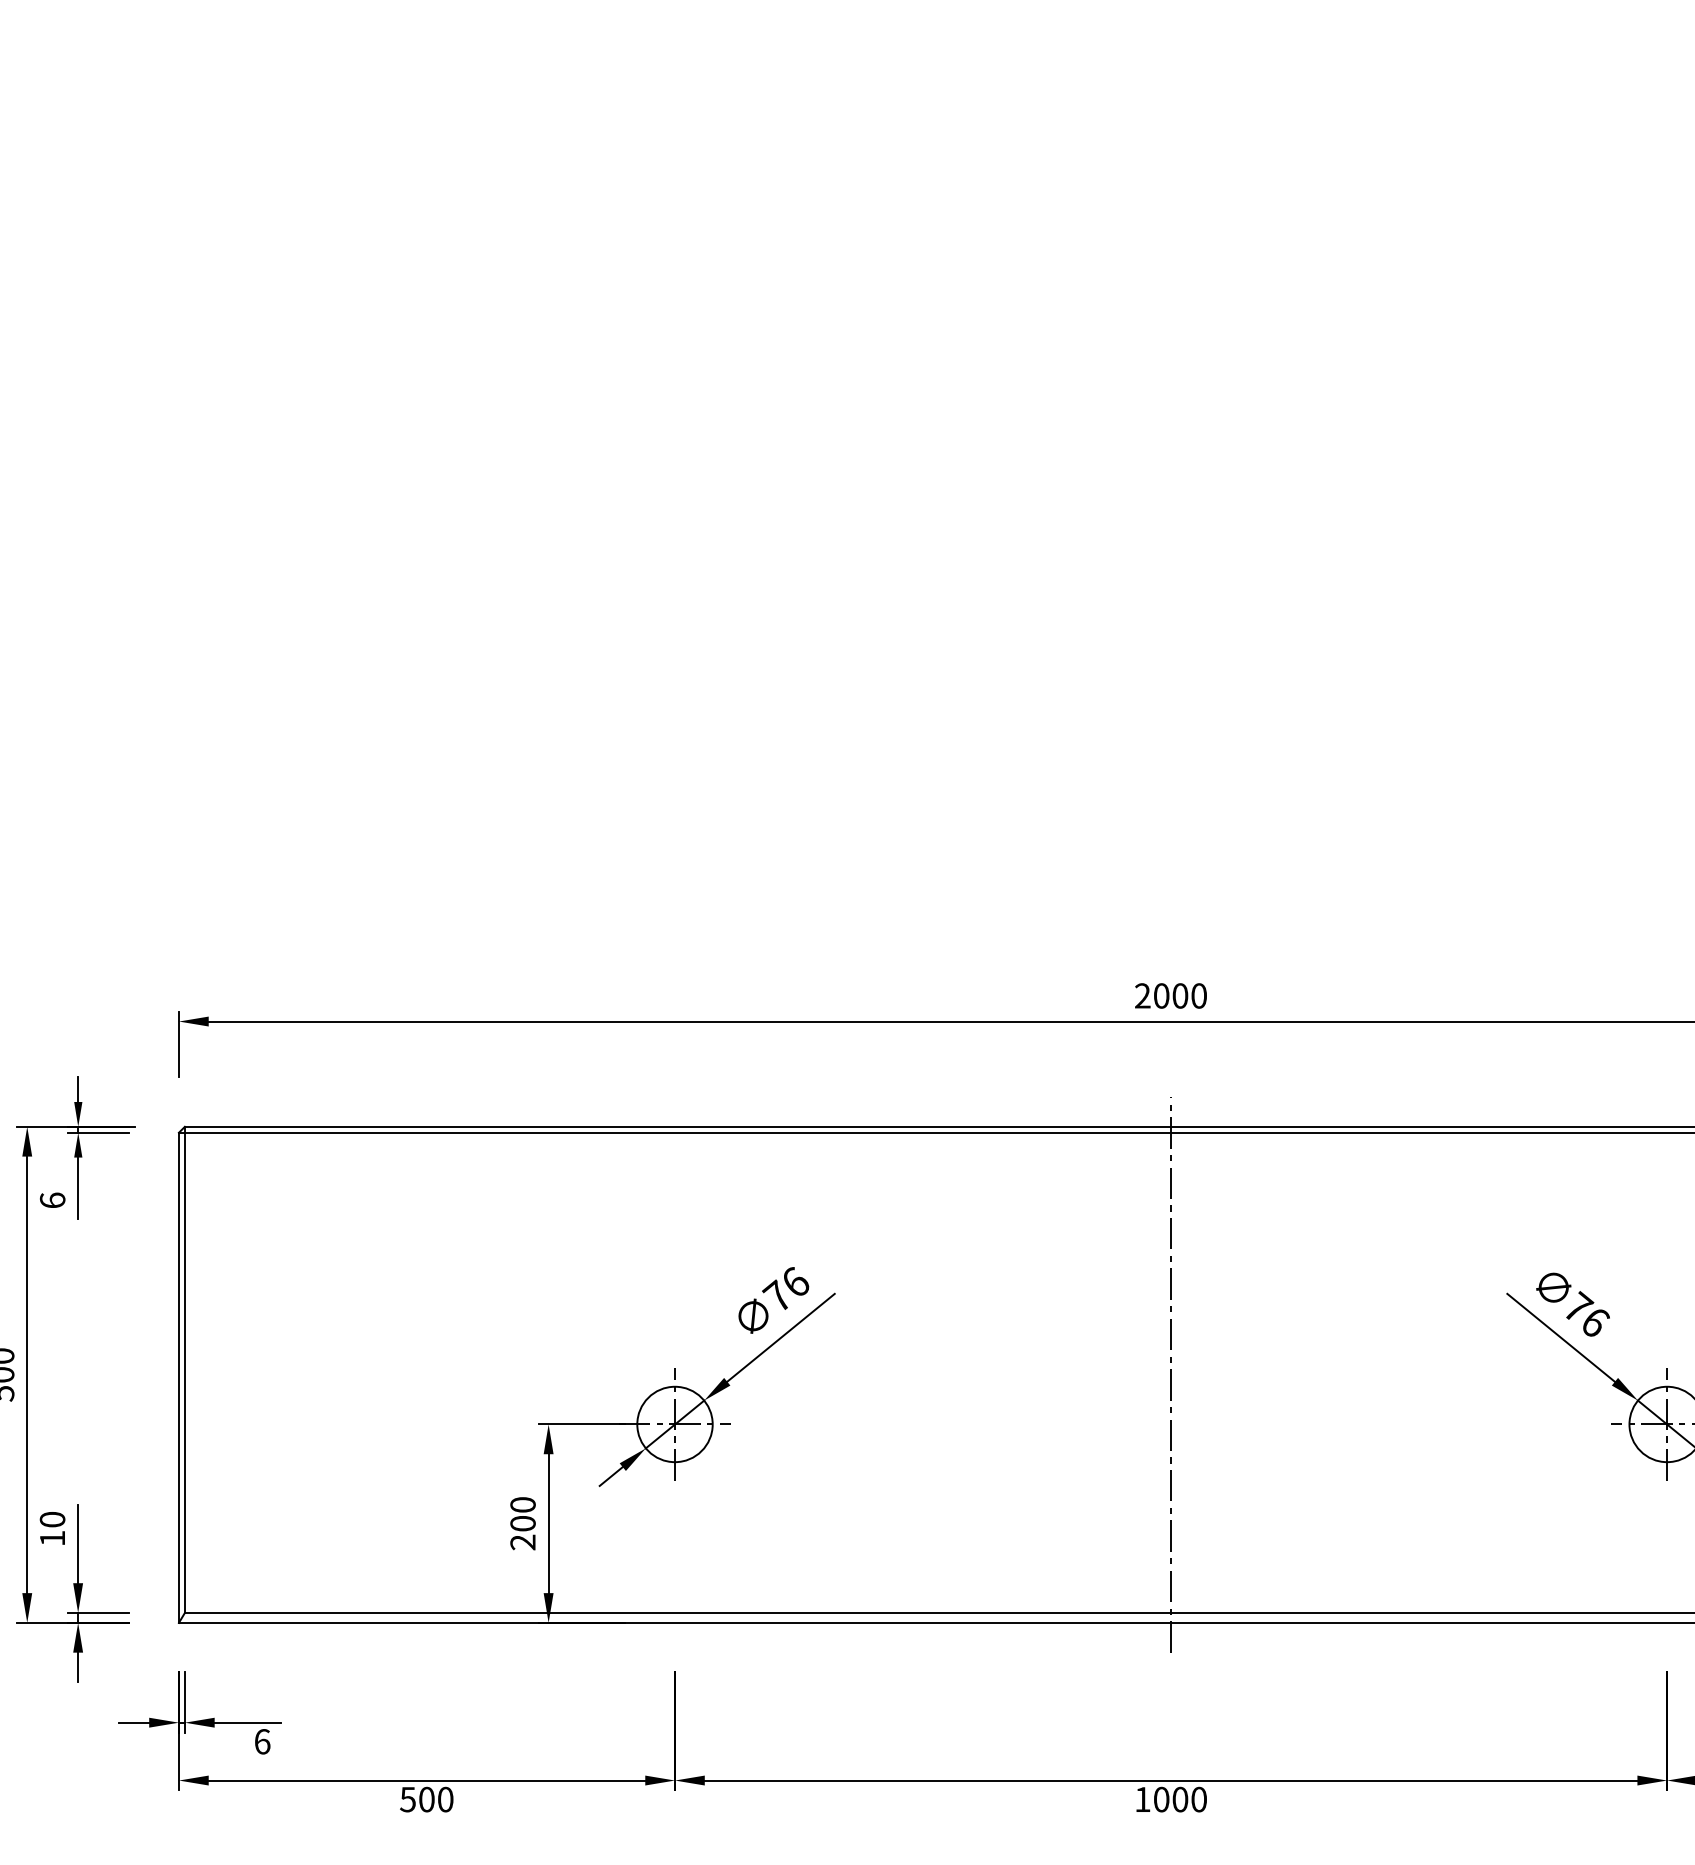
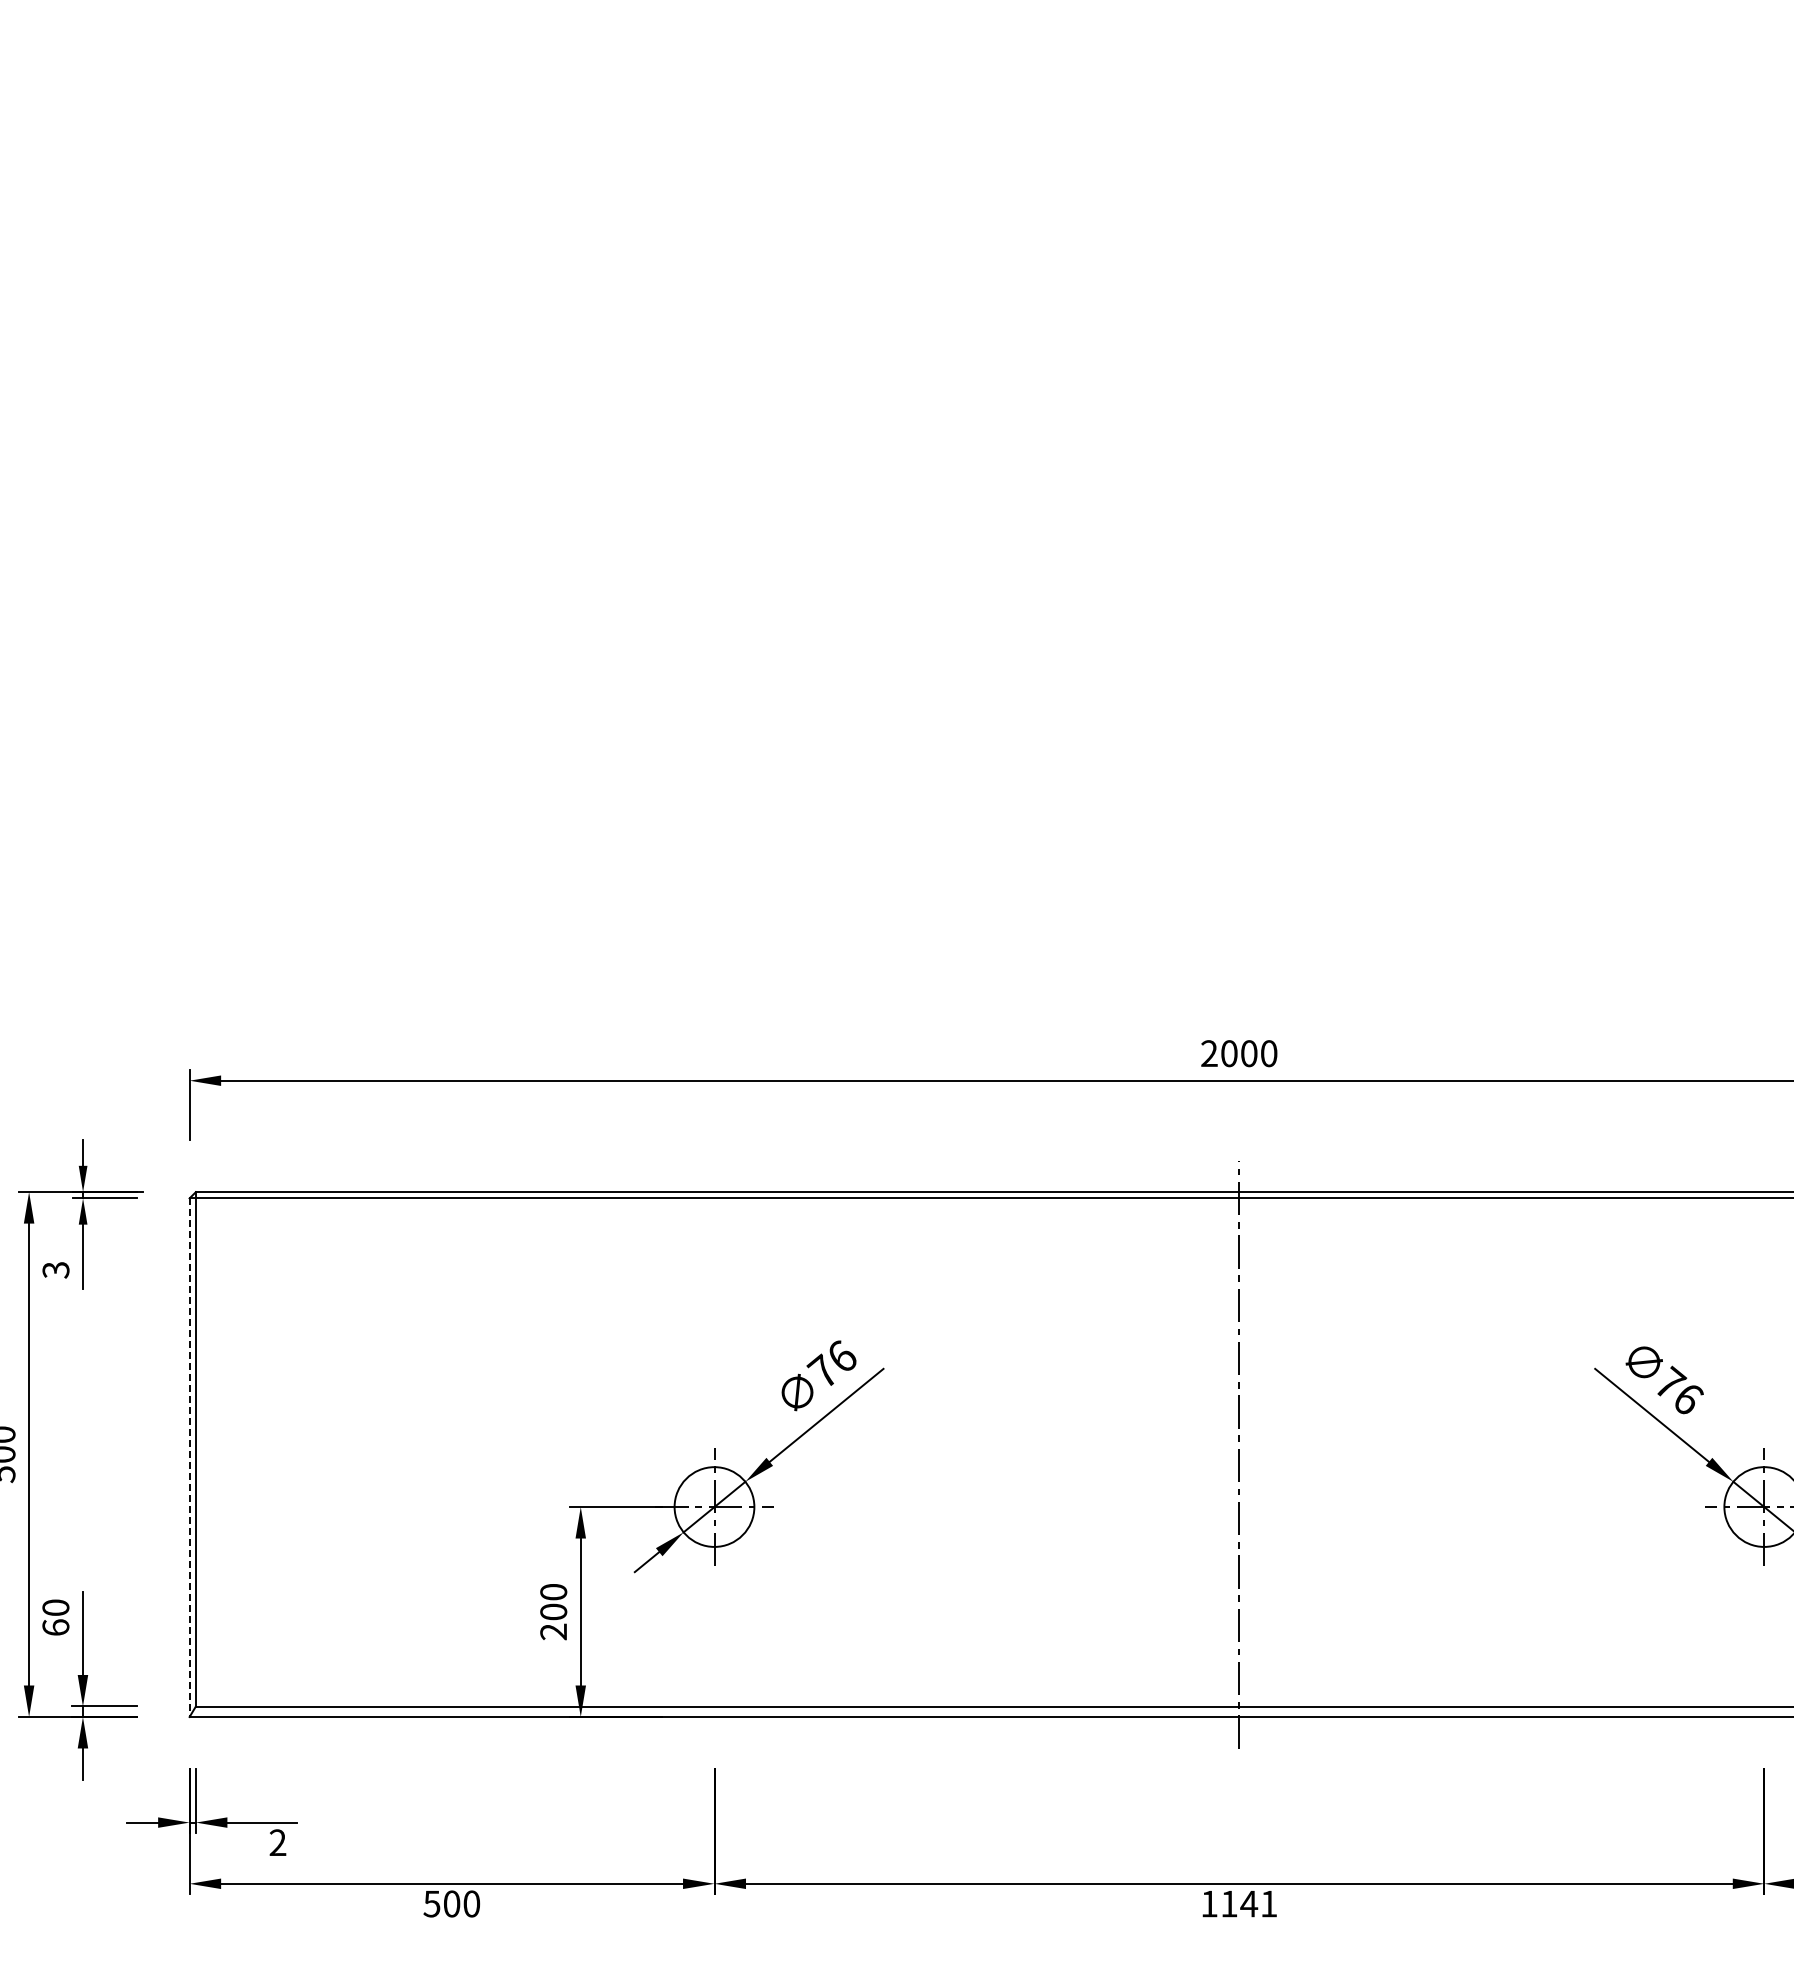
text: (52, 1199) -> (55, 1269), 6 -> 3
line: (178, 1378) -> (189, 1458), solid -> dashed
text: (52, 1538) -> (55, 1627), 10 -> 60
text: (262, 1741) -> (277, 1842), 6 -> 2
text: (1180, 1799) -> (1249, 1903), 1000 -> 1141

